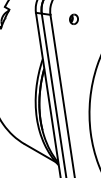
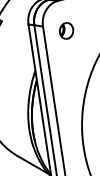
part: (73, 19) -> (66, 31), size x1.67

